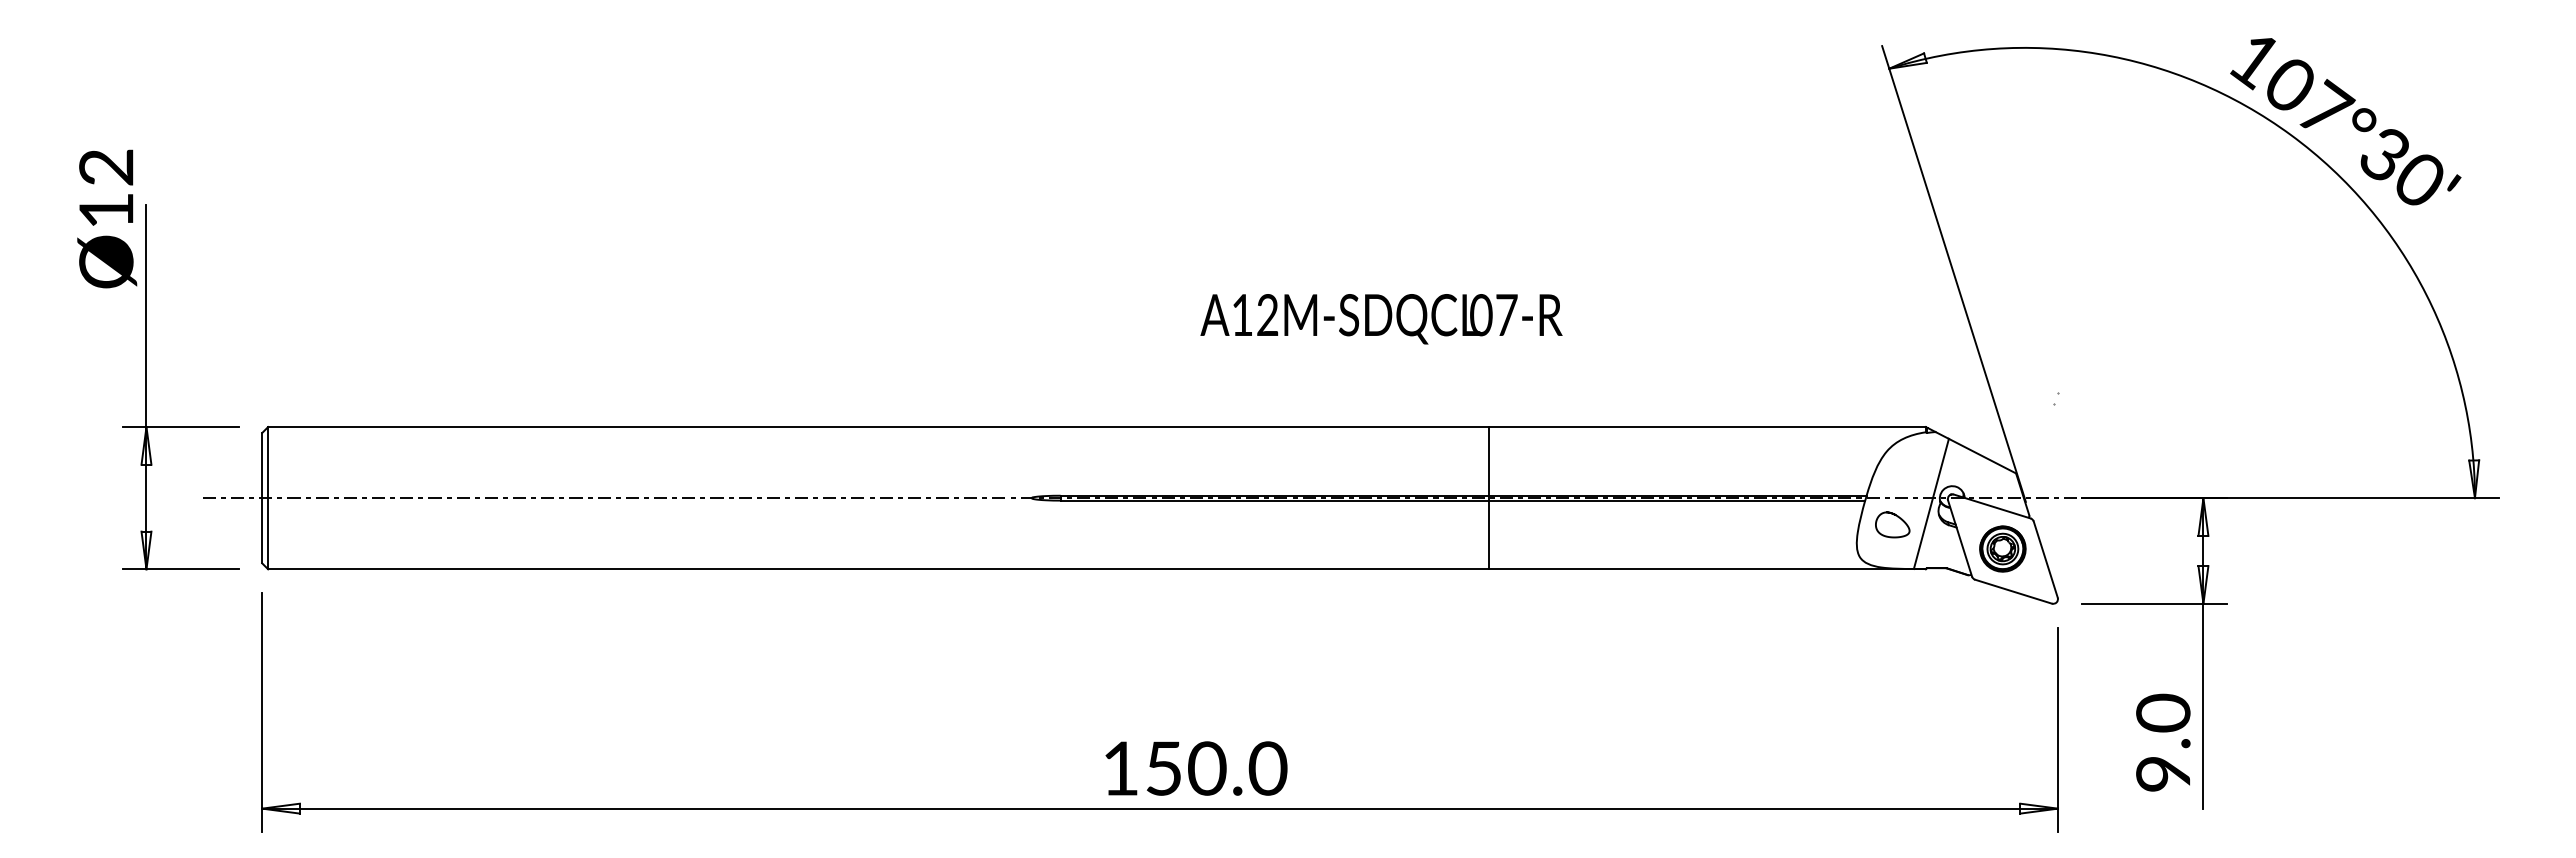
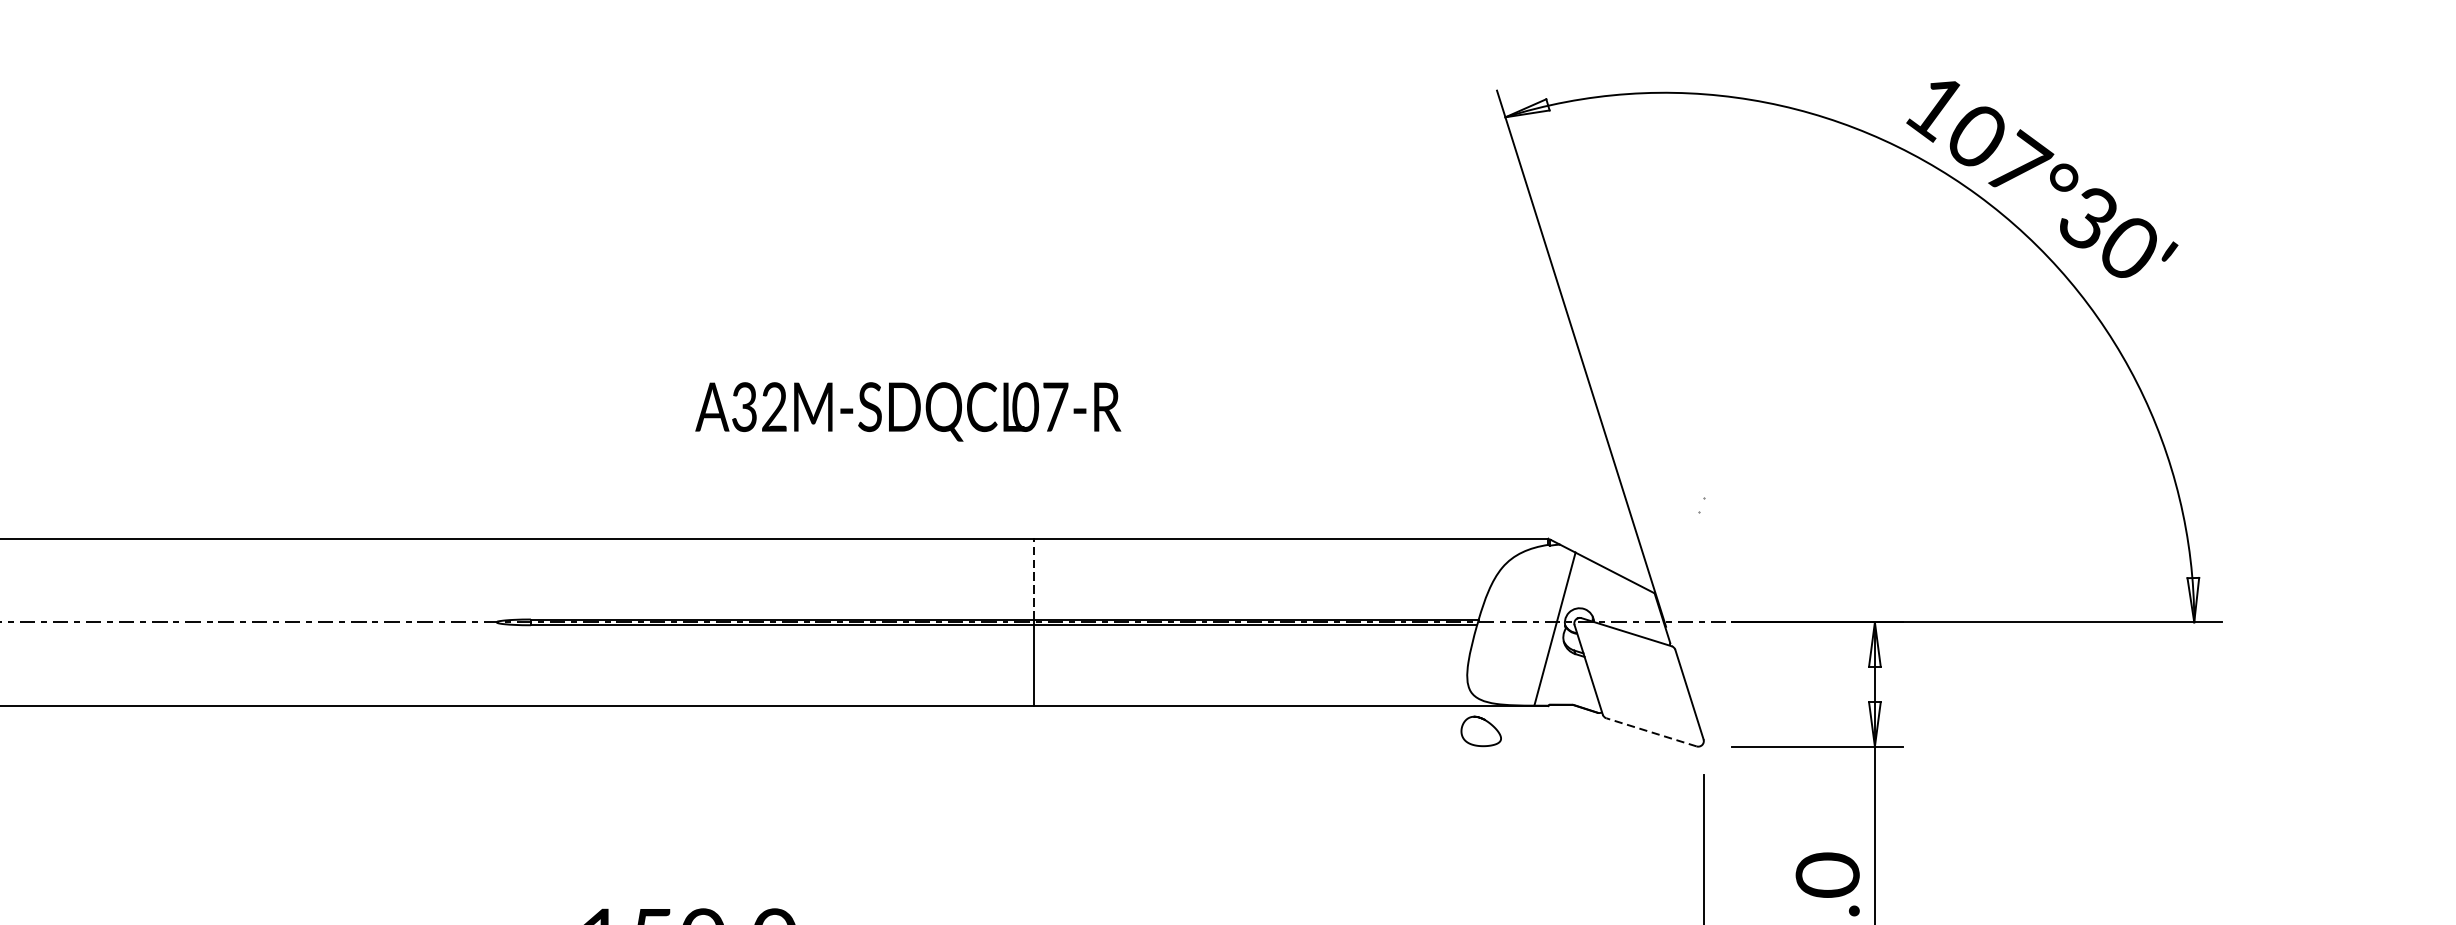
text: (1241, 315) -> (743, 407), A12M-SDQCL -> A32M-SDQCL
line: (1488, 460) -> (1034, 578), solid -> dashed
curve: (1898, 518) -> (1488, 723), moved
part: (2002, 548) -> (1638, 681), removed
line: (2013, 591) -> (1651, 732), solid -> dashed

